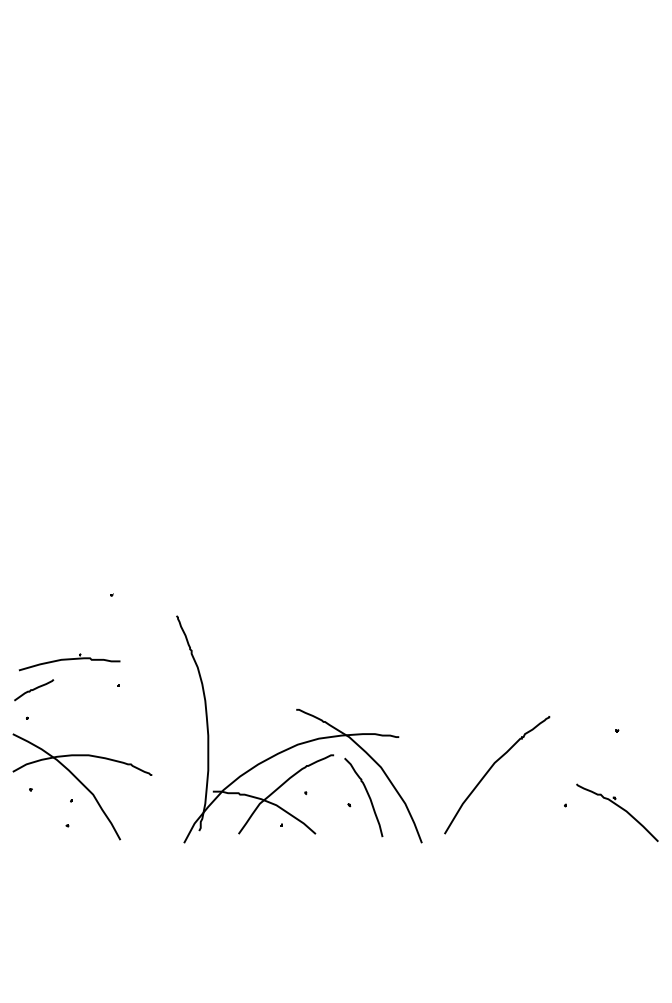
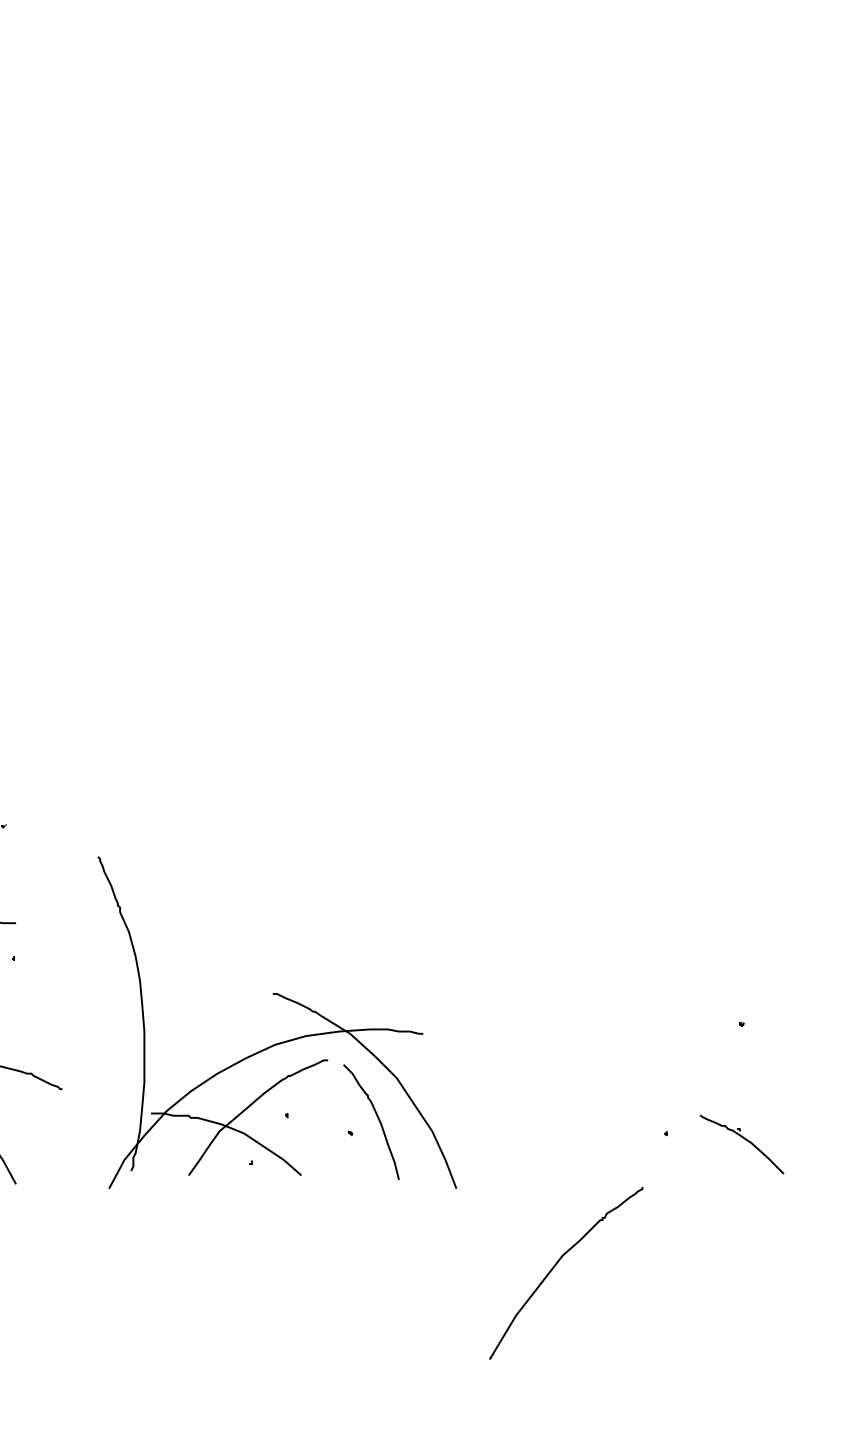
curve: (489, 771) -> (555, 1268), moved
part: (617, 812) -> (742, 1143), size x0.7

